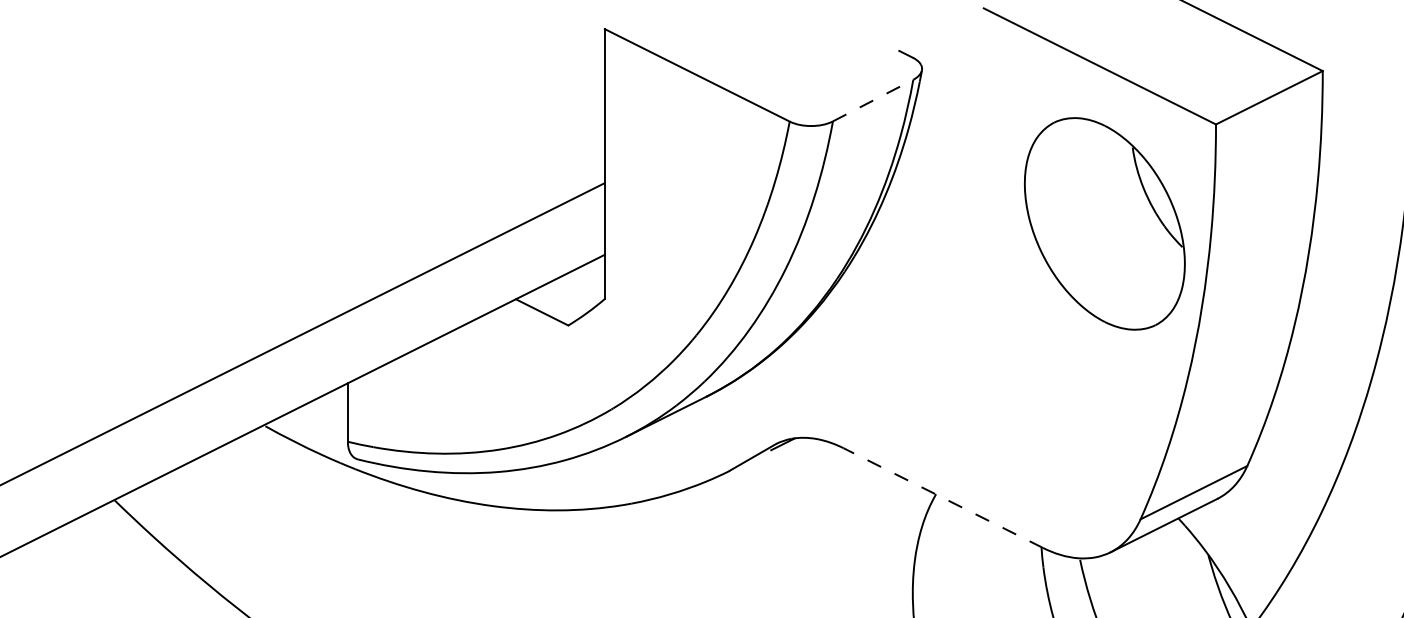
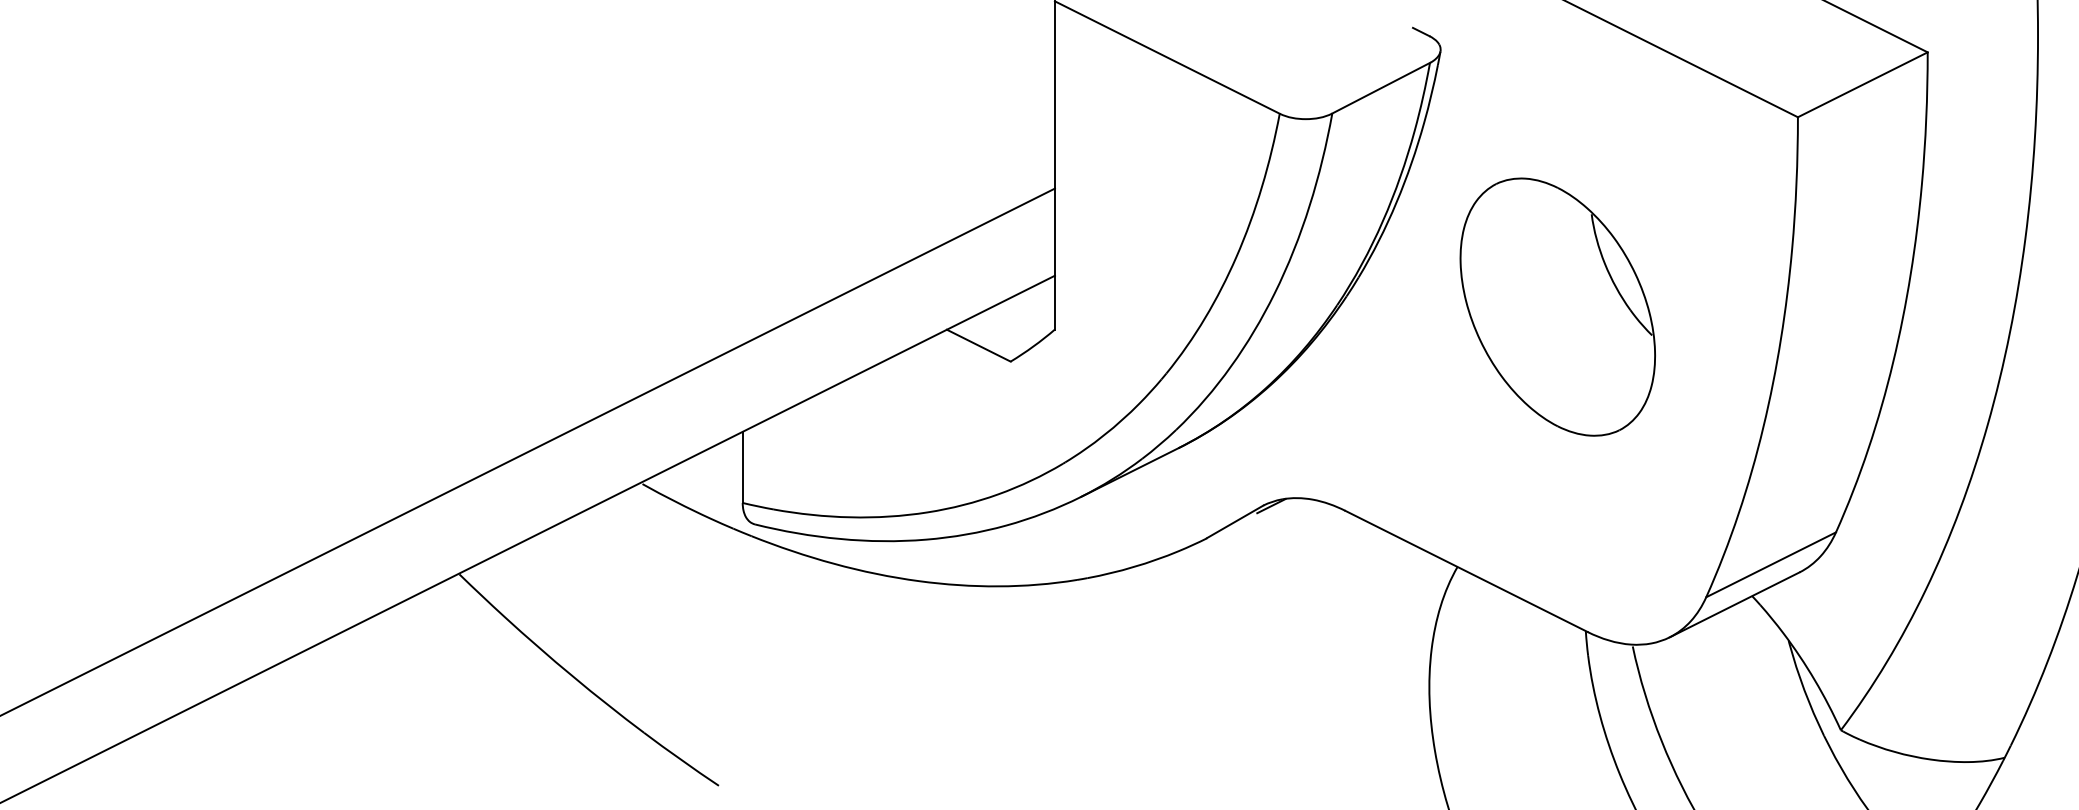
line: (873, 100) -> (1381, 88), dashed -> solid
part: (1104, 223) -> (1557, 306), moved
line: (943, 498) -> (1466, 571), dashed -> solid

